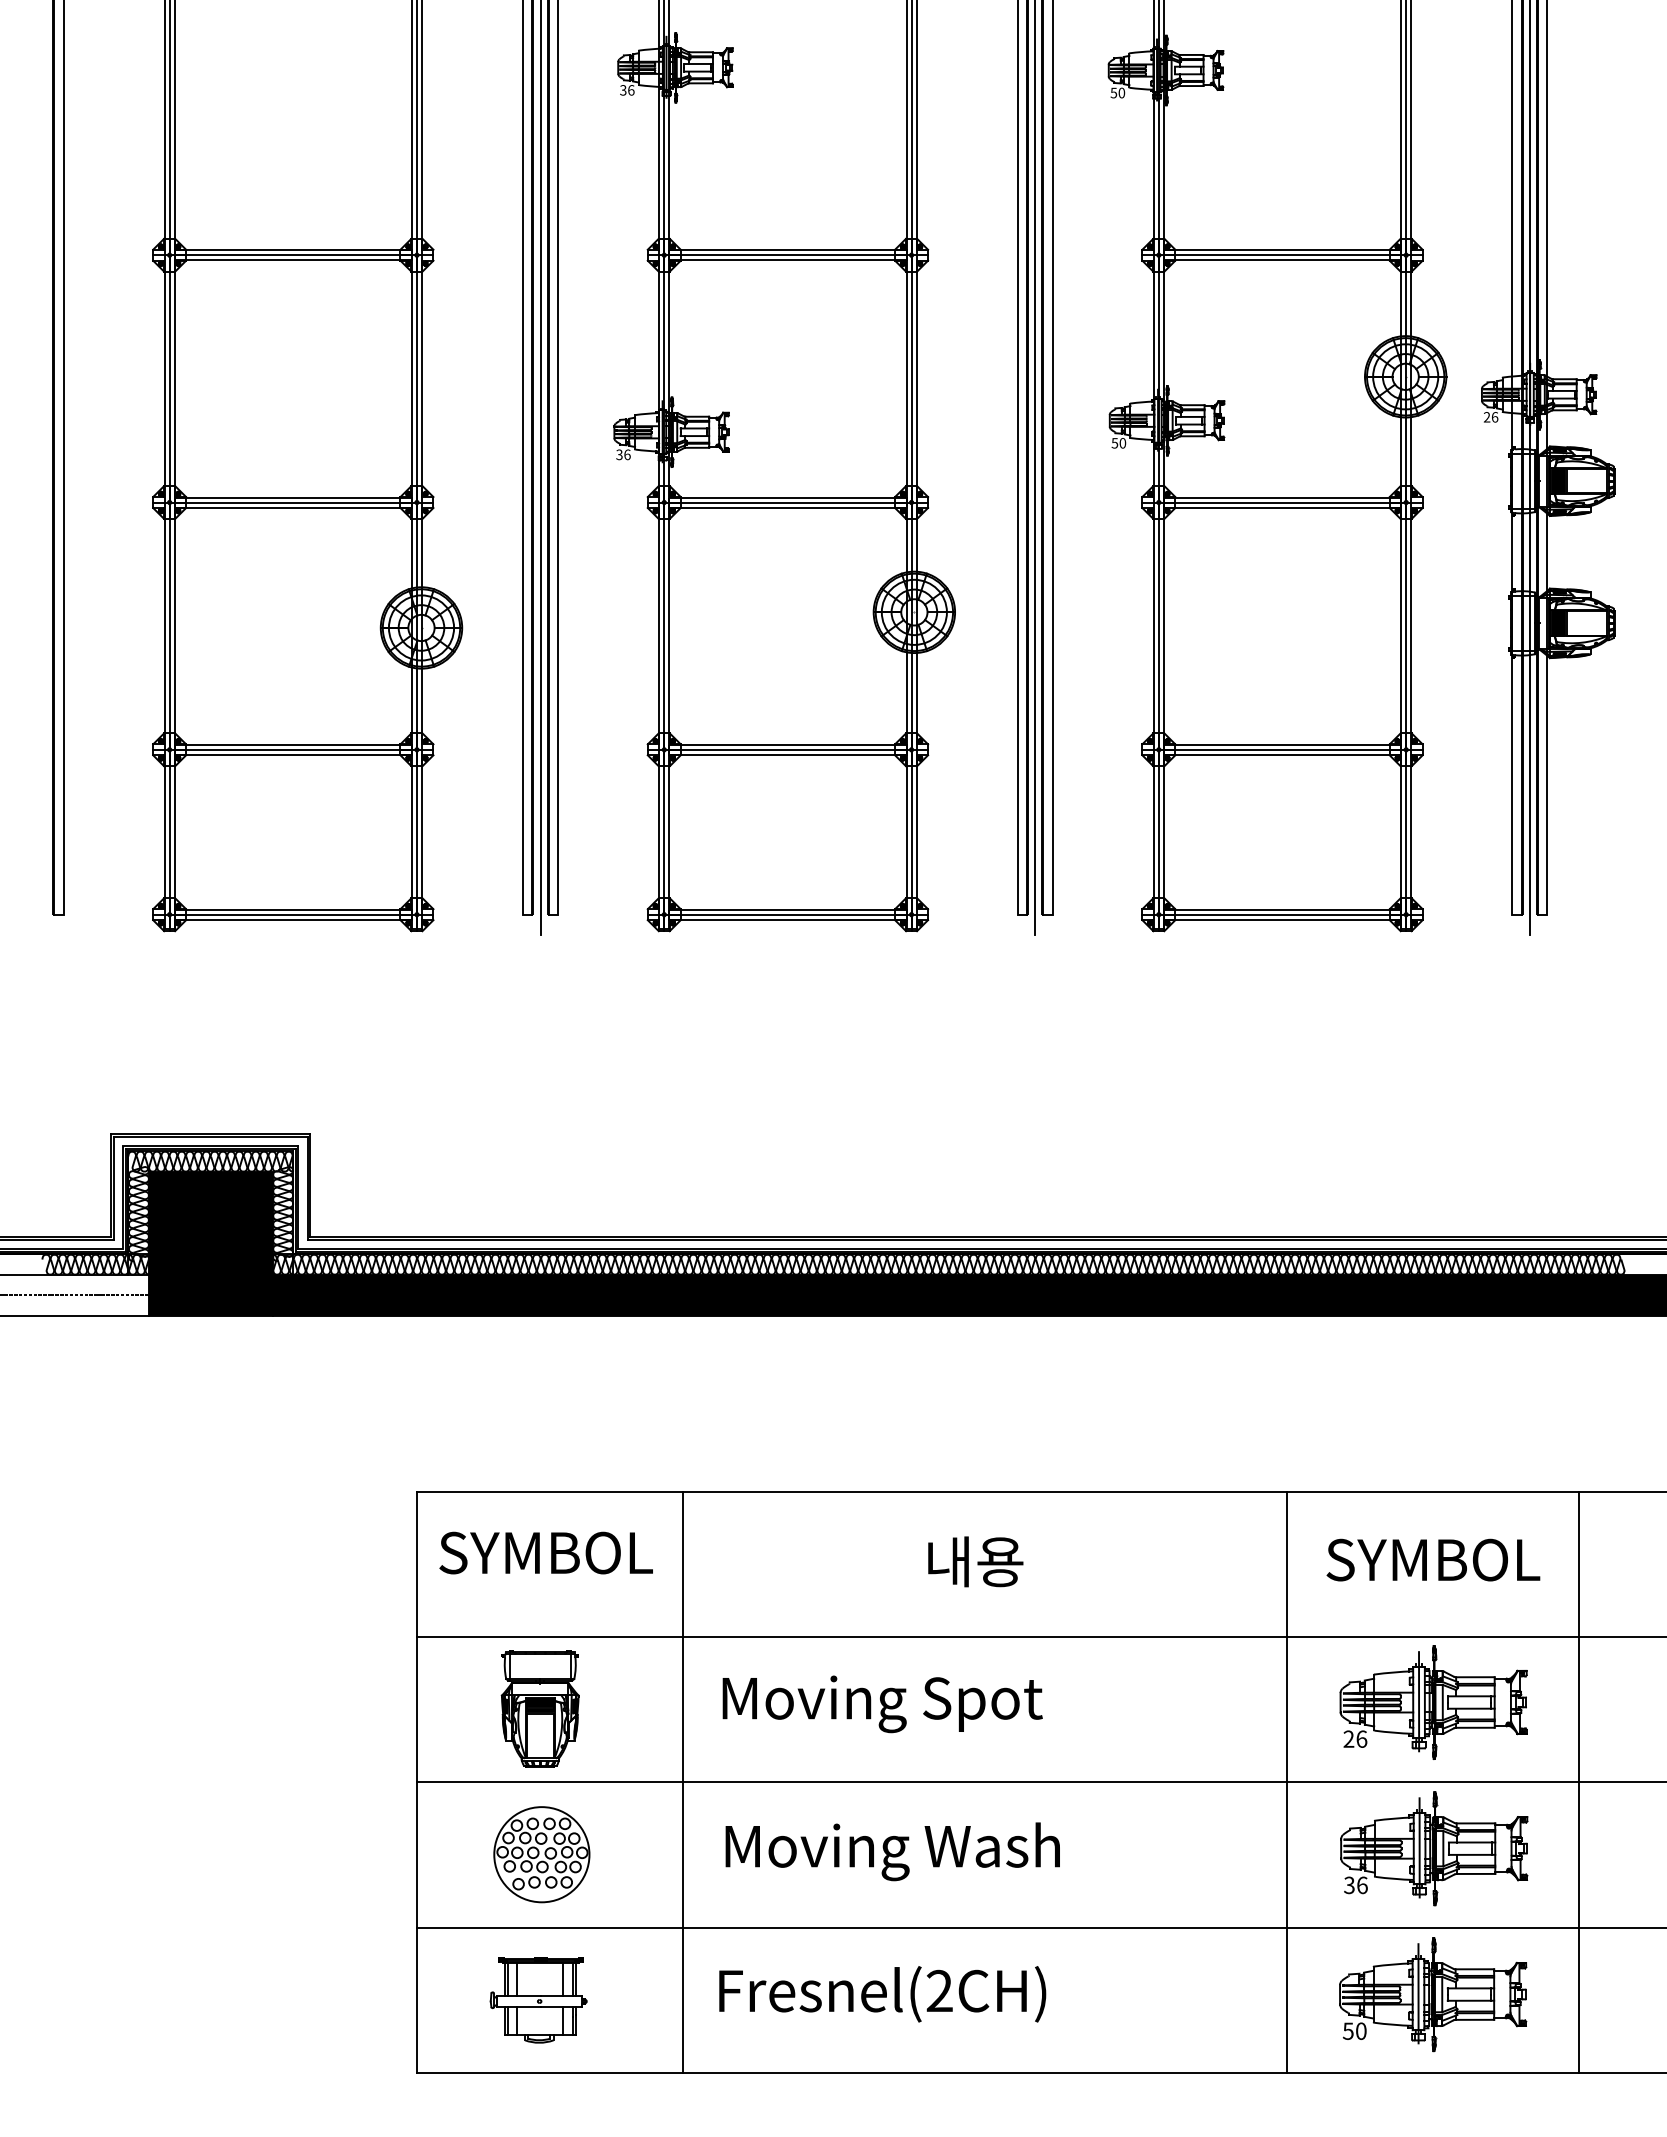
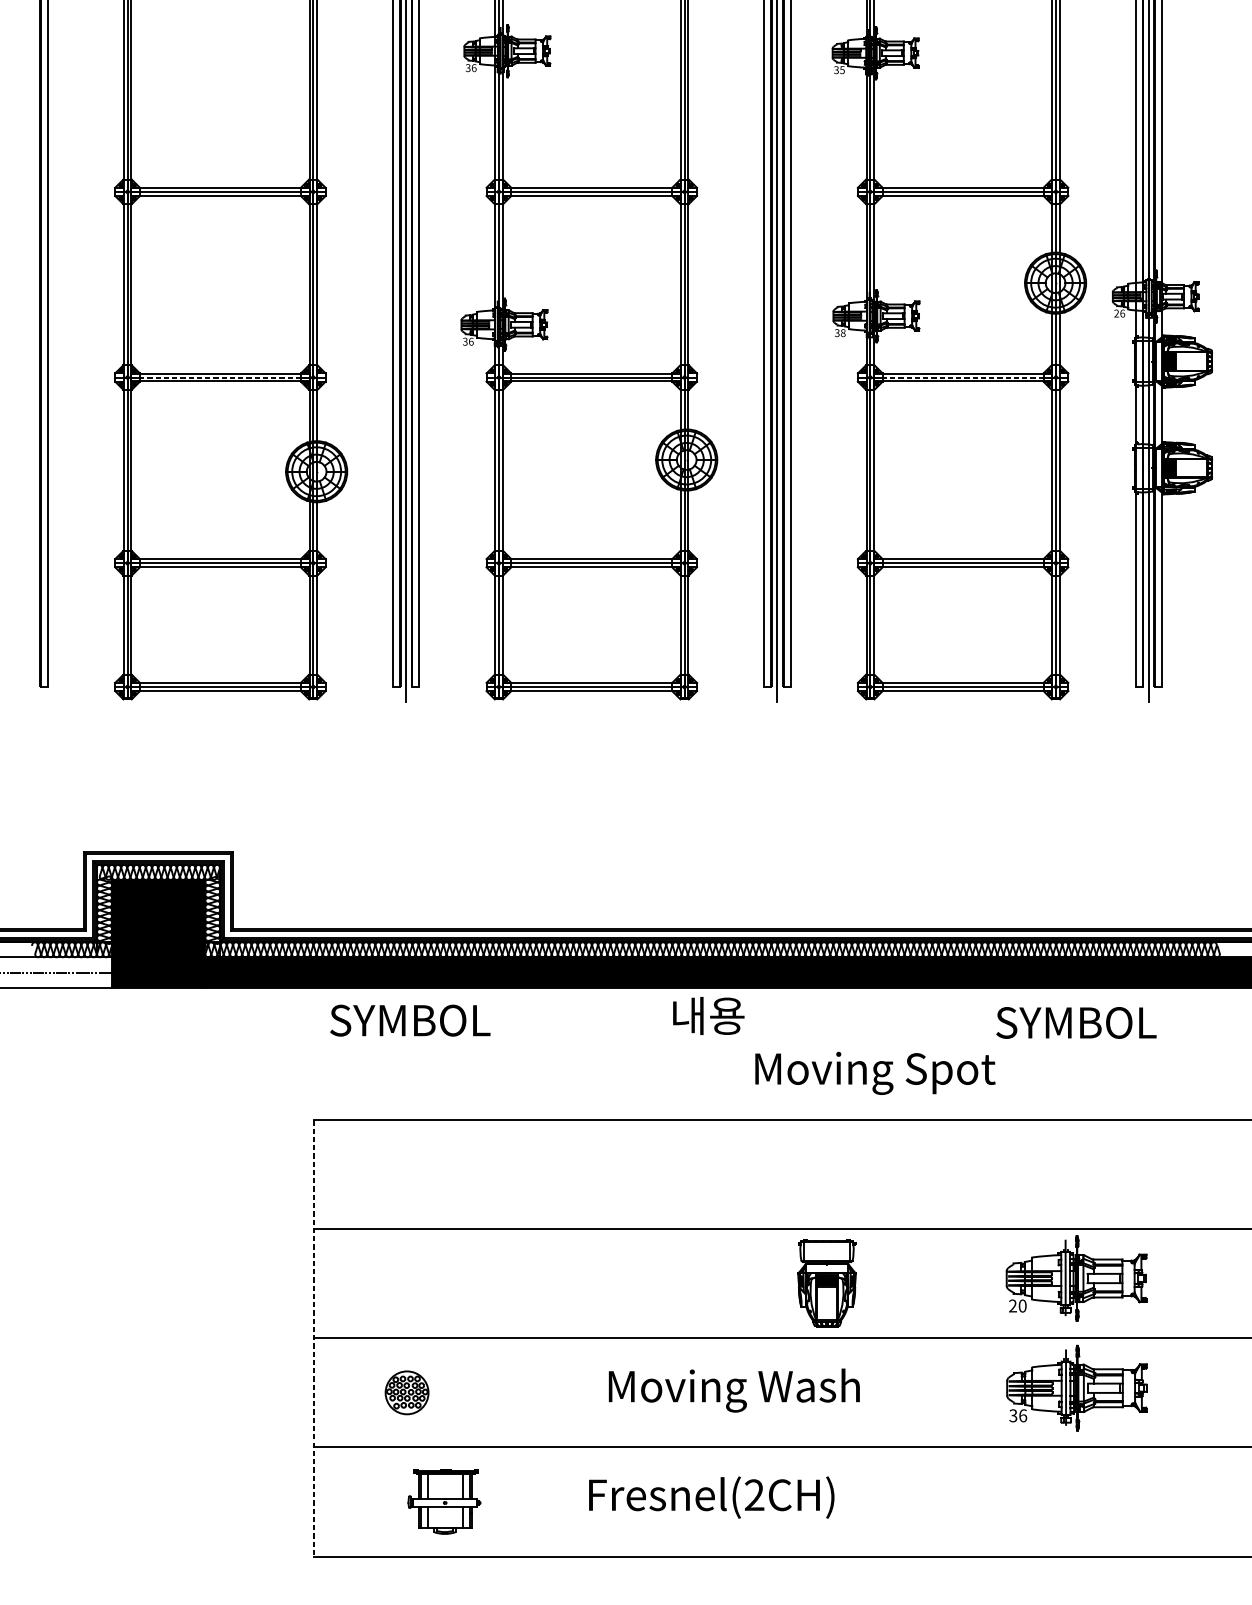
text: (1118, 92) -> (839, 69), 50 -> 35
text: (1119, 443) -> (840, 333), 50 -> 38
line: (293, 502) -> (220, 377), solid -> dashed
line: (1282, 502) -> (963, 377), solid -> dashed
text: (545, 1552) -> (409, 1020), moved
text: (1433, 1559) -> (1076, 1022), moved
text: (975, 1561) -> (708, 1015), moved
text: (882, 1704) -> (875, 1073), moved
part: (539, 1708) -> (826, 1283), moved
text: (1361, 1738) -> (1022, 1305), 26 -> 20
line: (683, 1781) -> (513, 1337), removed
line: (1287, 1781) -> (966, 1337), removed
line: (1578, 1781) -> (1185, 1337), removed
line: (417, 1782) -> (313, 1338), solid -> dashed
text: (892, 1851) -> (734, 1390), moved
part: (541, 1854) -> (406, 1392), size x0.6
text: (882, 1994) -> (711, 1497), moved
part: (1433, 1994) -> (1076, 1497), removed
part: (538, 2000) -> (444, 1502), moved

